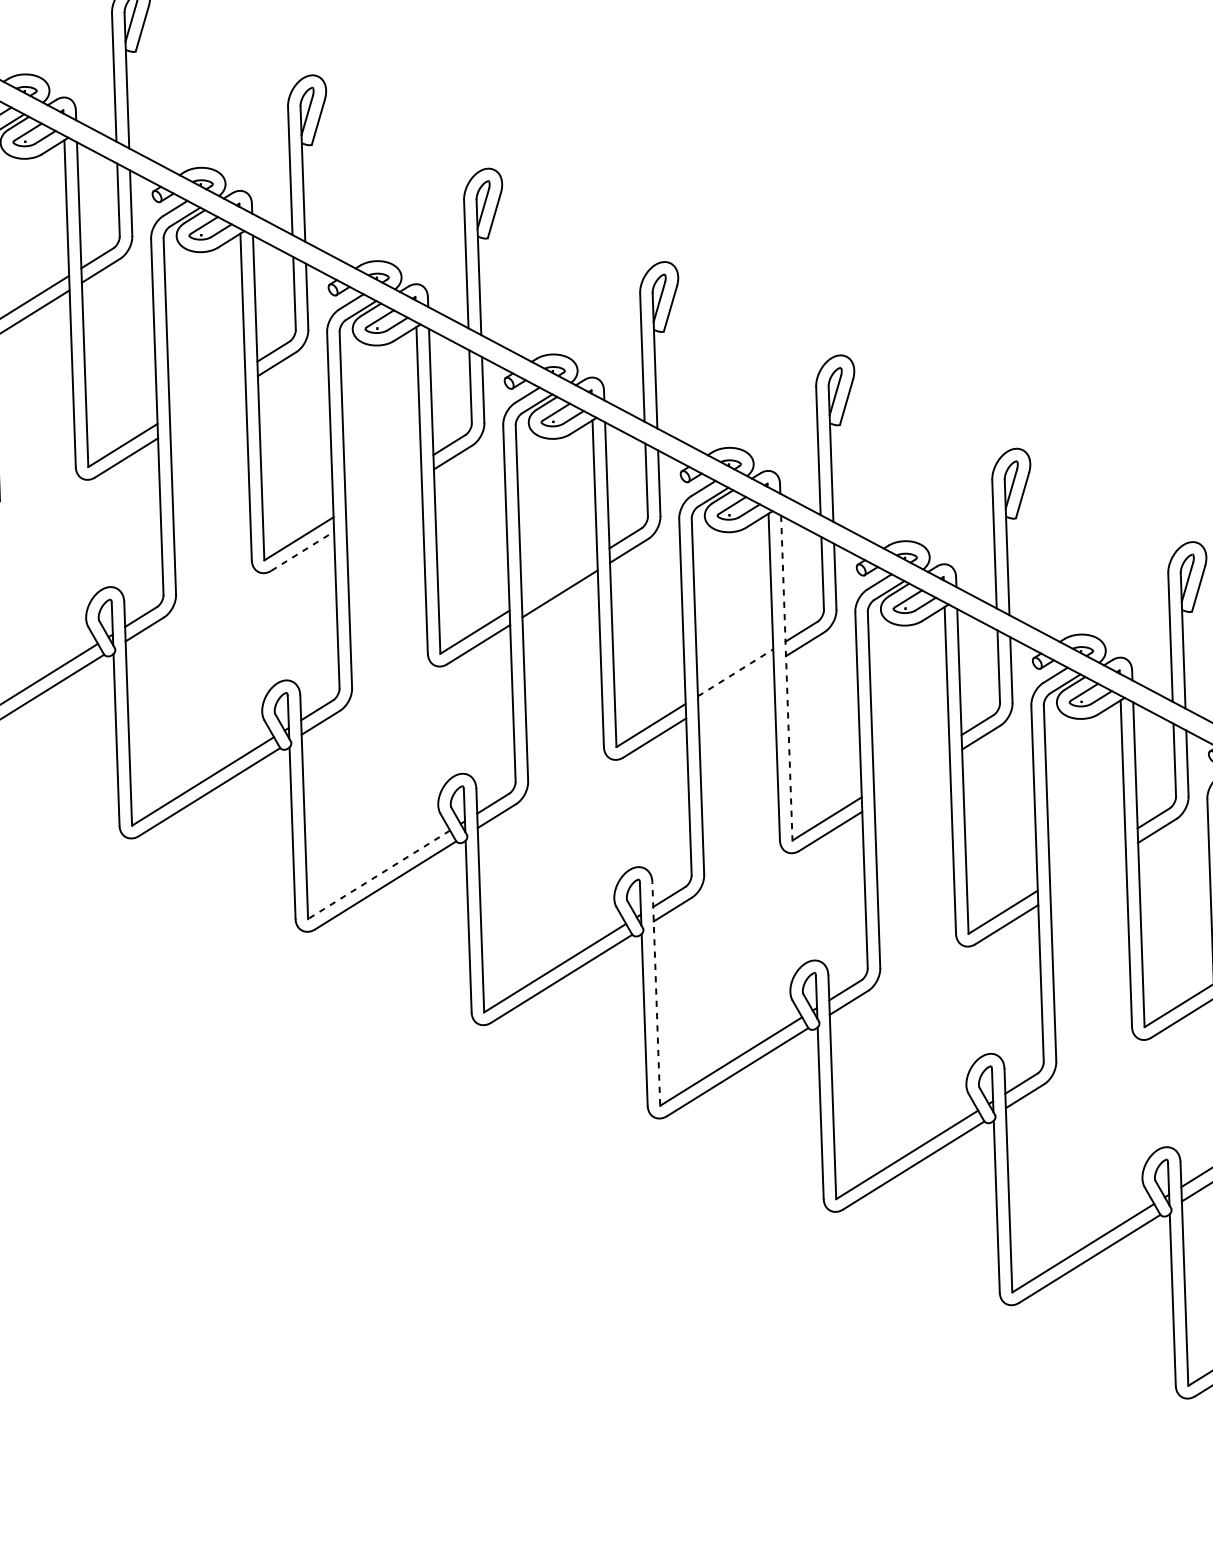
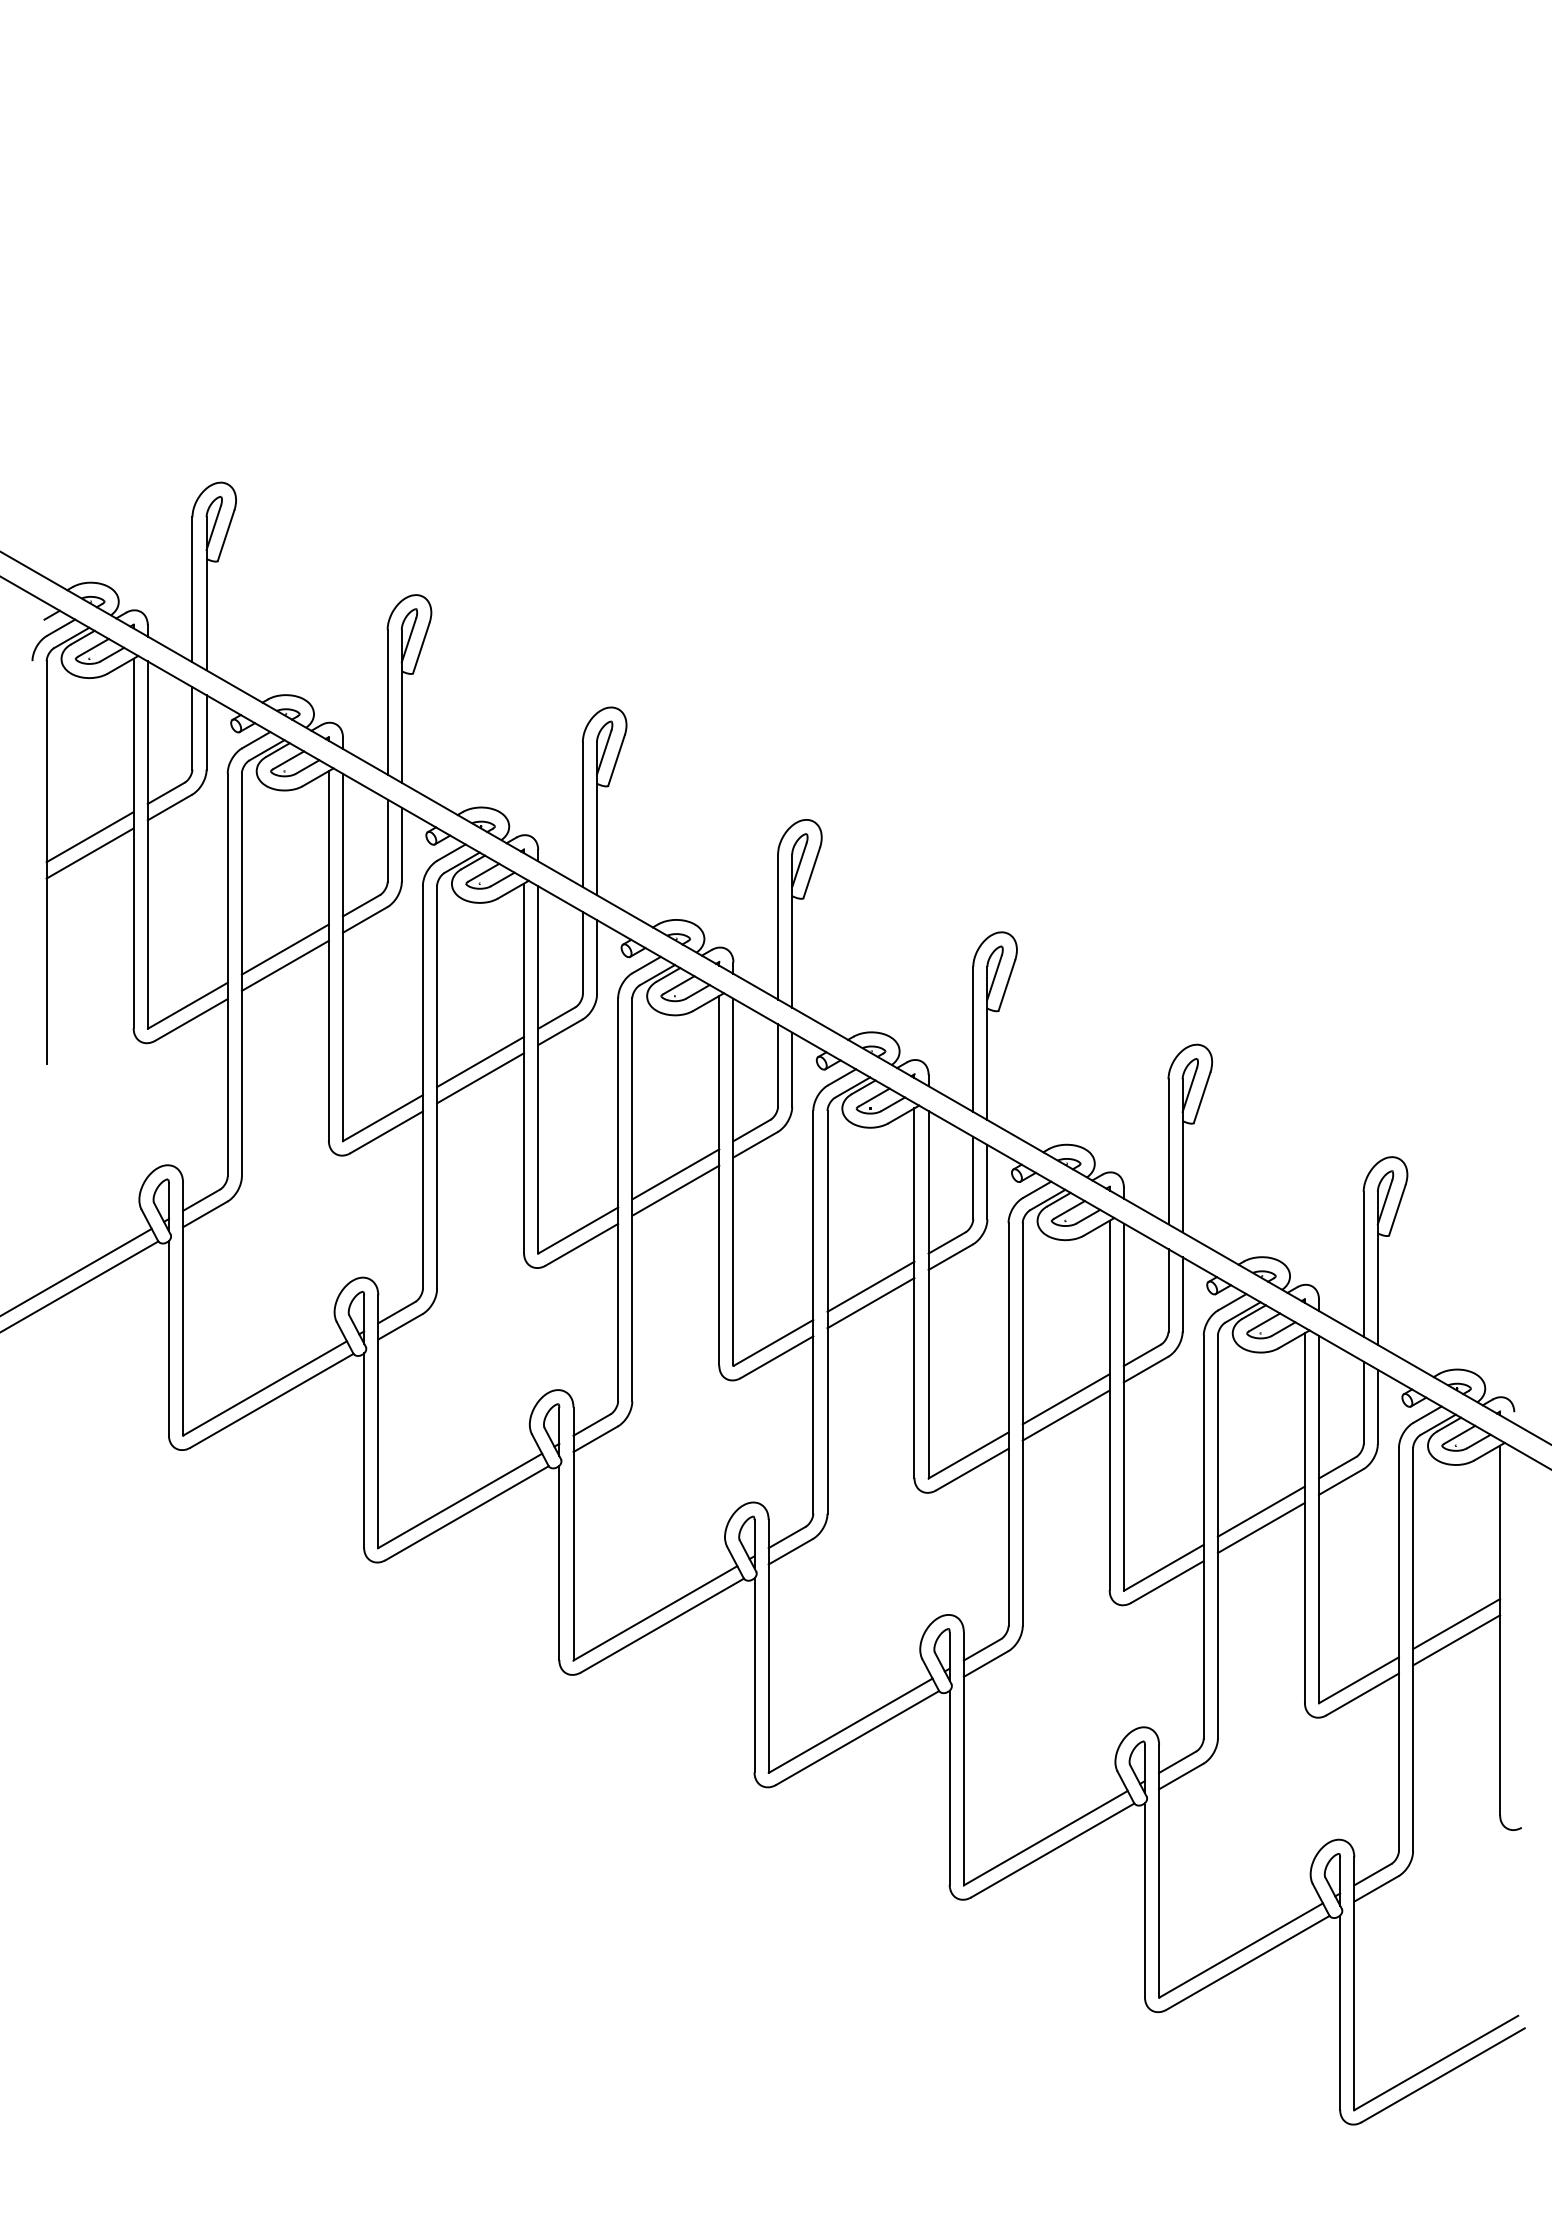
line: (206, 392) -> (284, 949), added
line: (207, 406) -> (284, 965), added
line: (383, 485) -> (480, 1061), added
line: (383, 500) -> (480, 1078), added
line: (302, 551) -> (386, 1132), dashed -> solid
line: (559, 579) -> (675, 1174), added
line: (736, 672) -> (871, 1286), dashed -> solid
line: (786, 677) -> (928, 1294), dashed -> solid
line: (735, 687) -> (870, 1303), added
line: (911, 766) -> (1065, 1399), added
line: (911, 780) -> (1065, 1415), added
line: (1086, 859) -> (1260, 1511), added
line: (1087, 873) -> (1260, 1527), added
line: (379, 875) -> (460, 1501), dashed -> solid
line: (656, 993) -> (768, 1645), dashed -> solid

